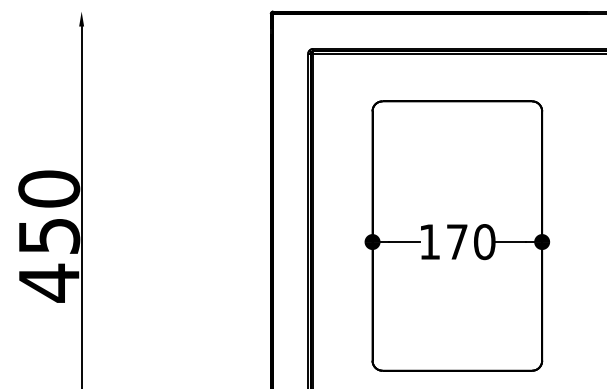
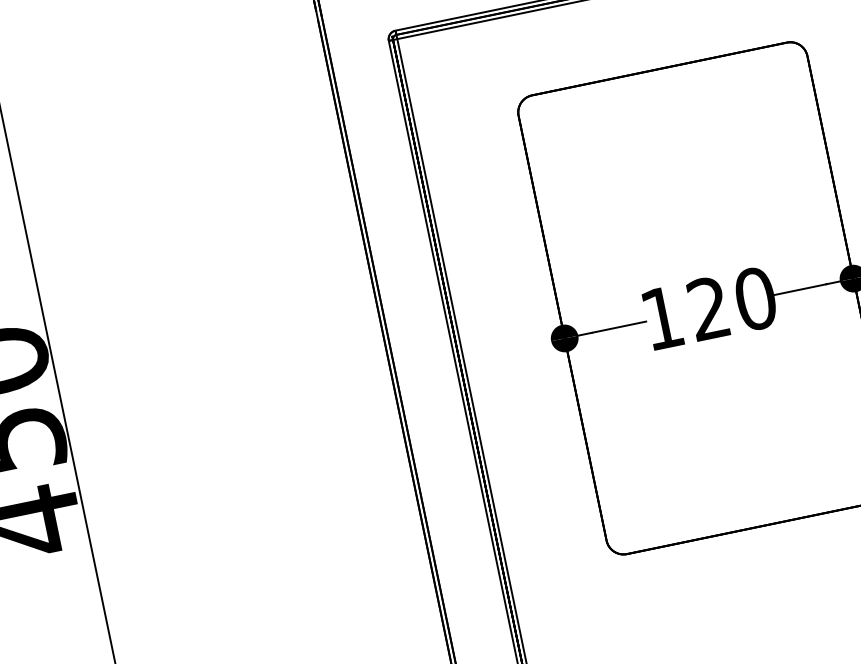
text: (456, 241) -> (707, 307), 170 -> 120

